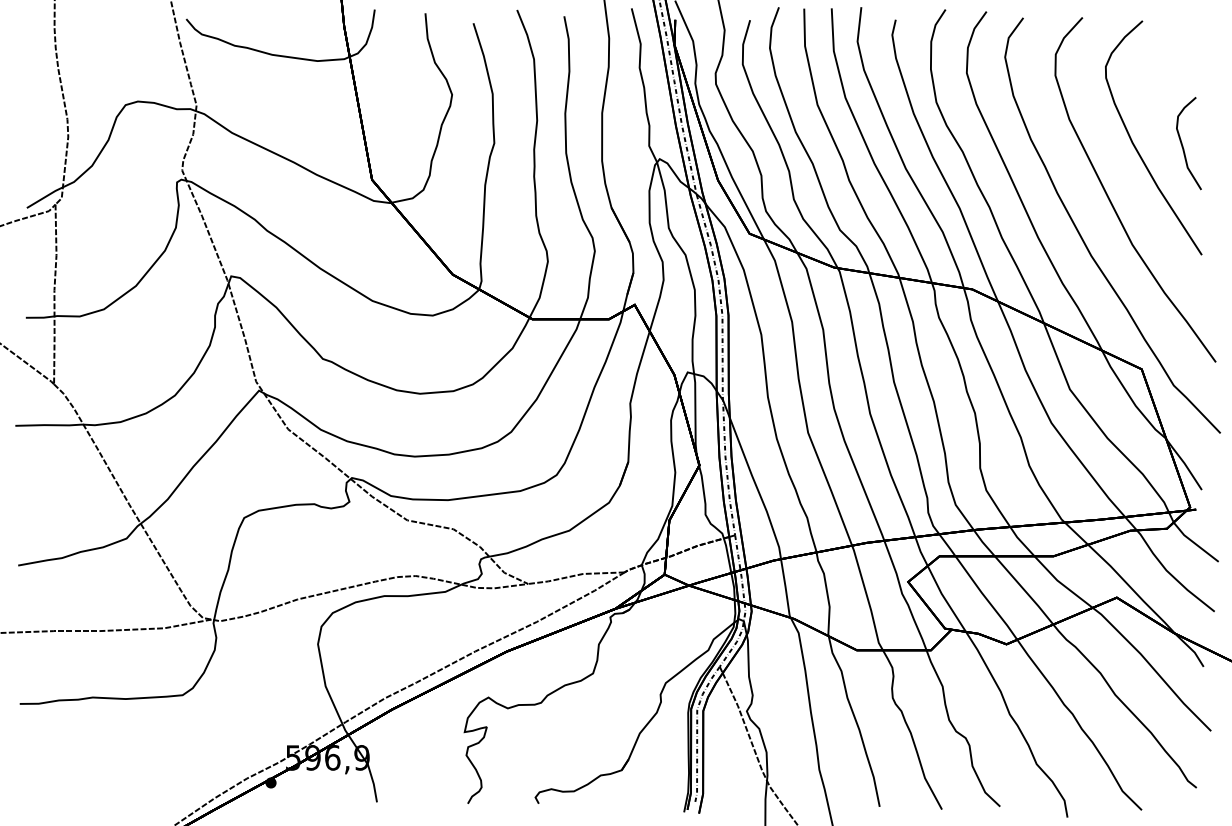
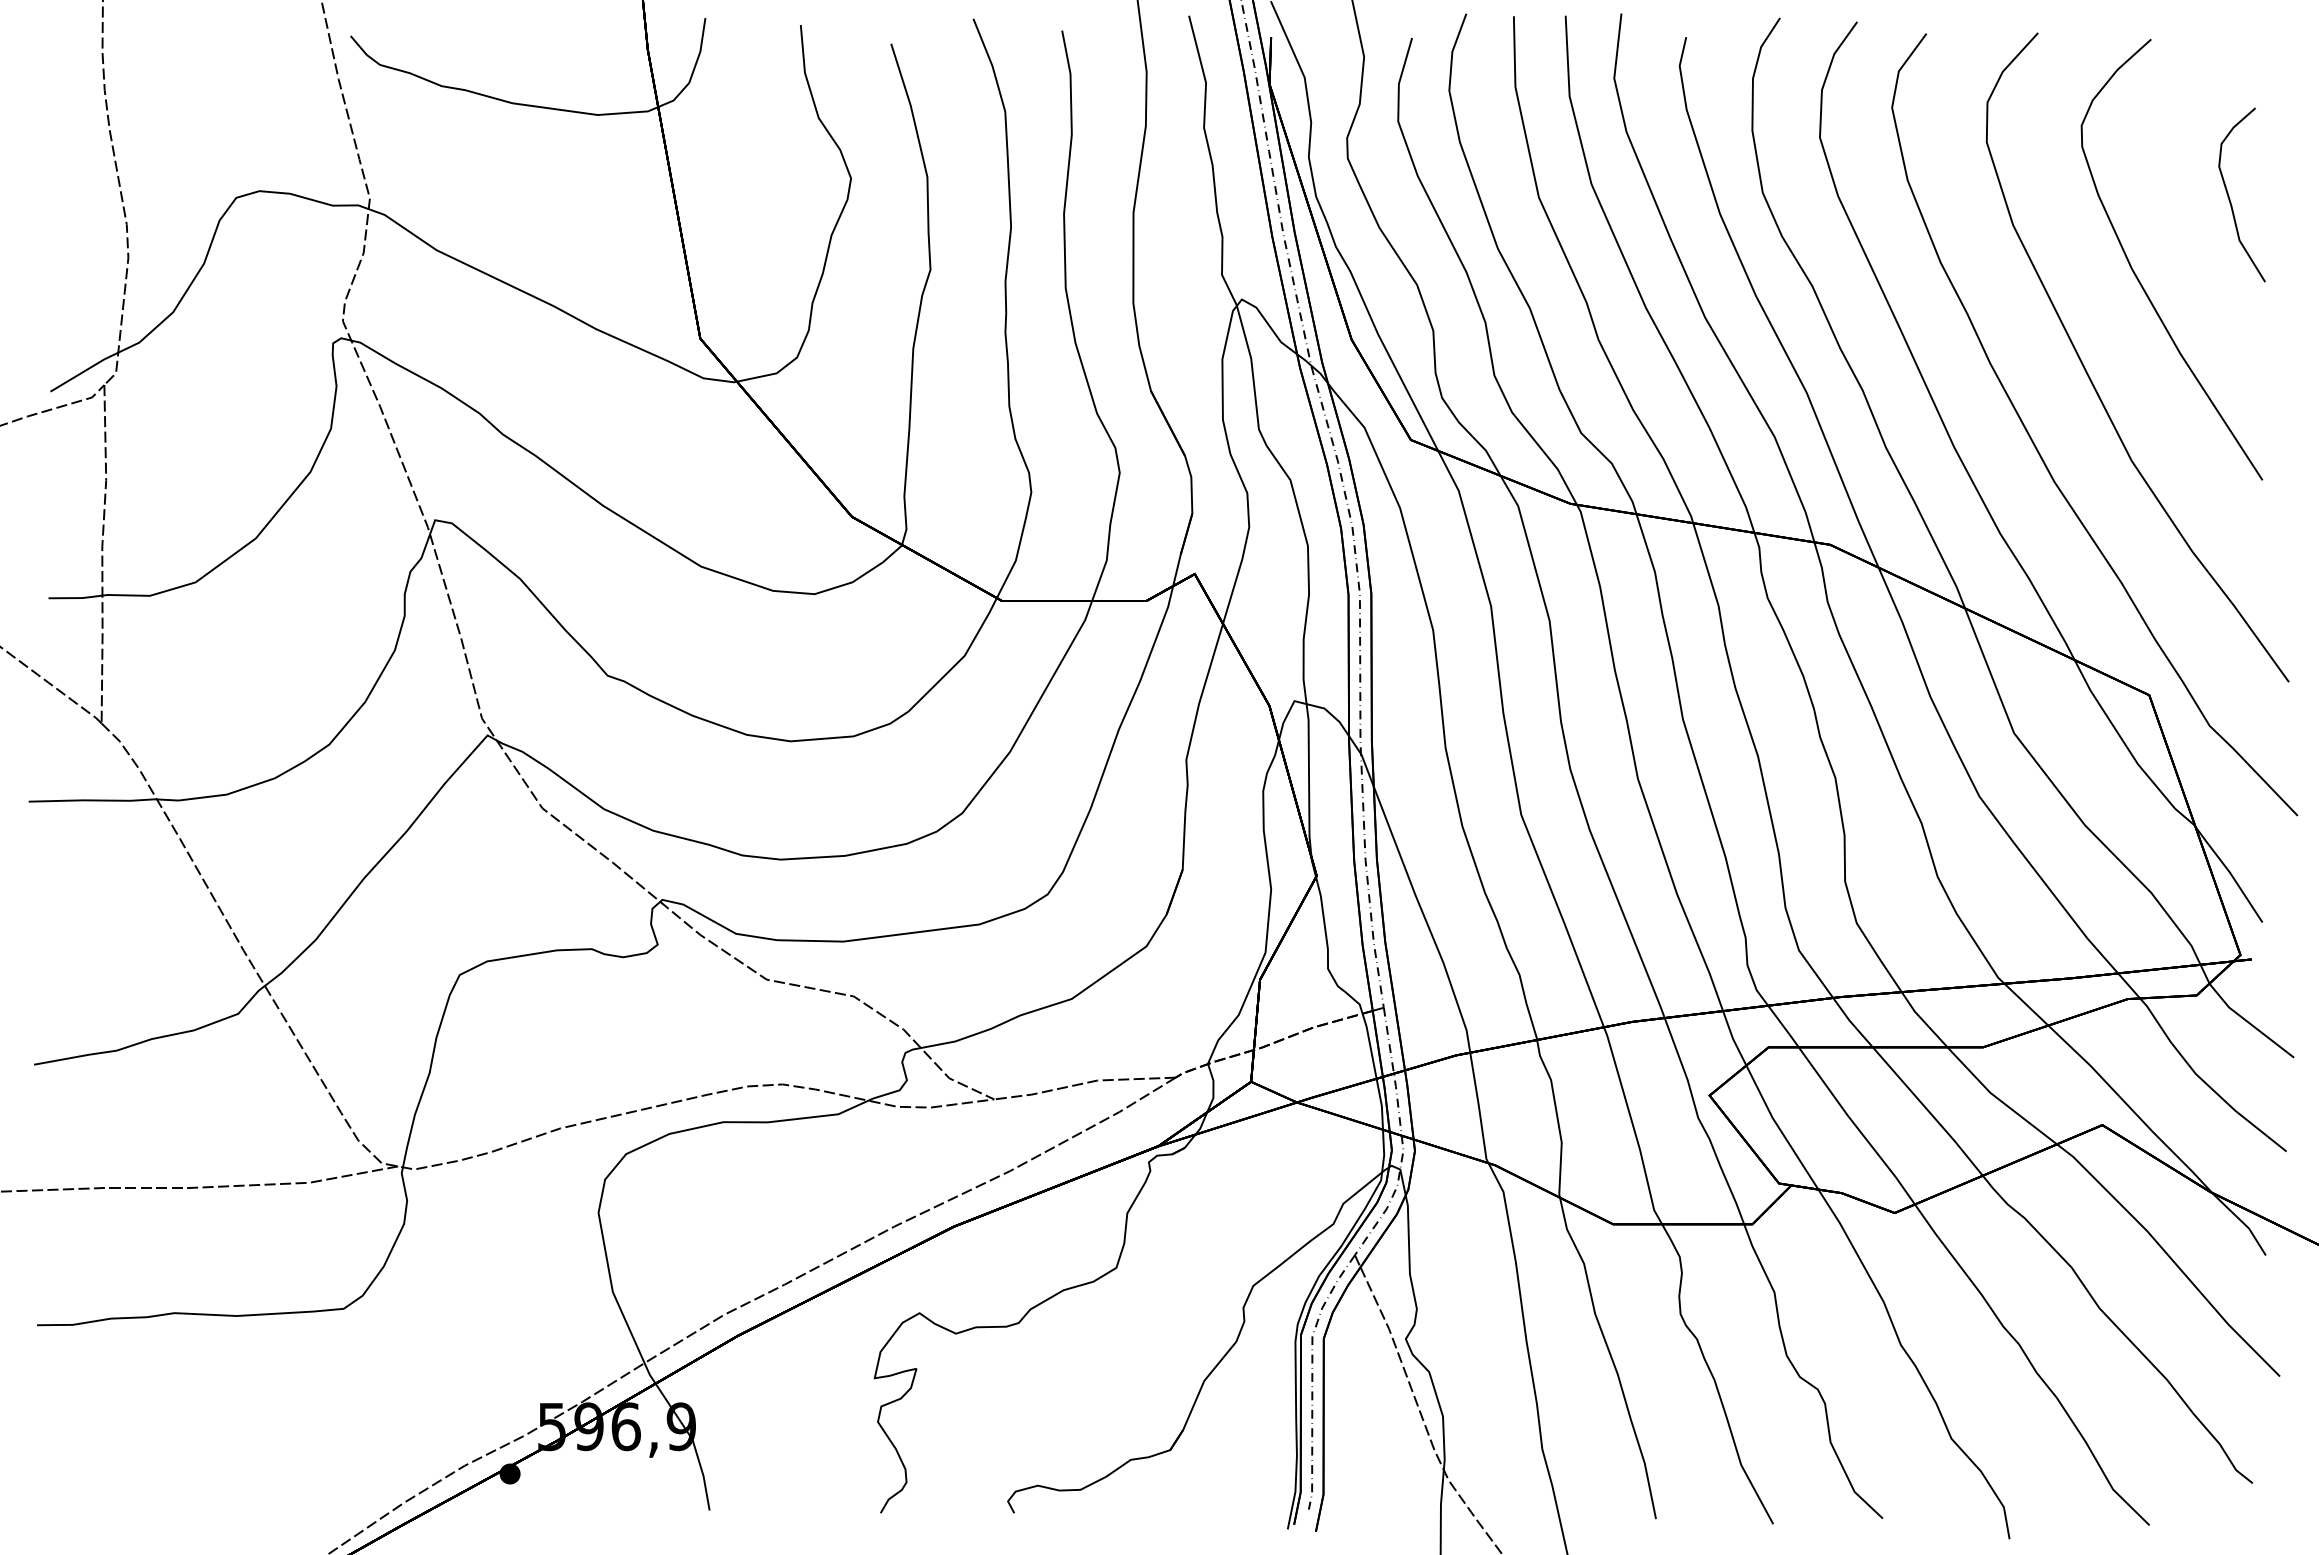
curve: (1183, 145) -> (2231, 198), moved

